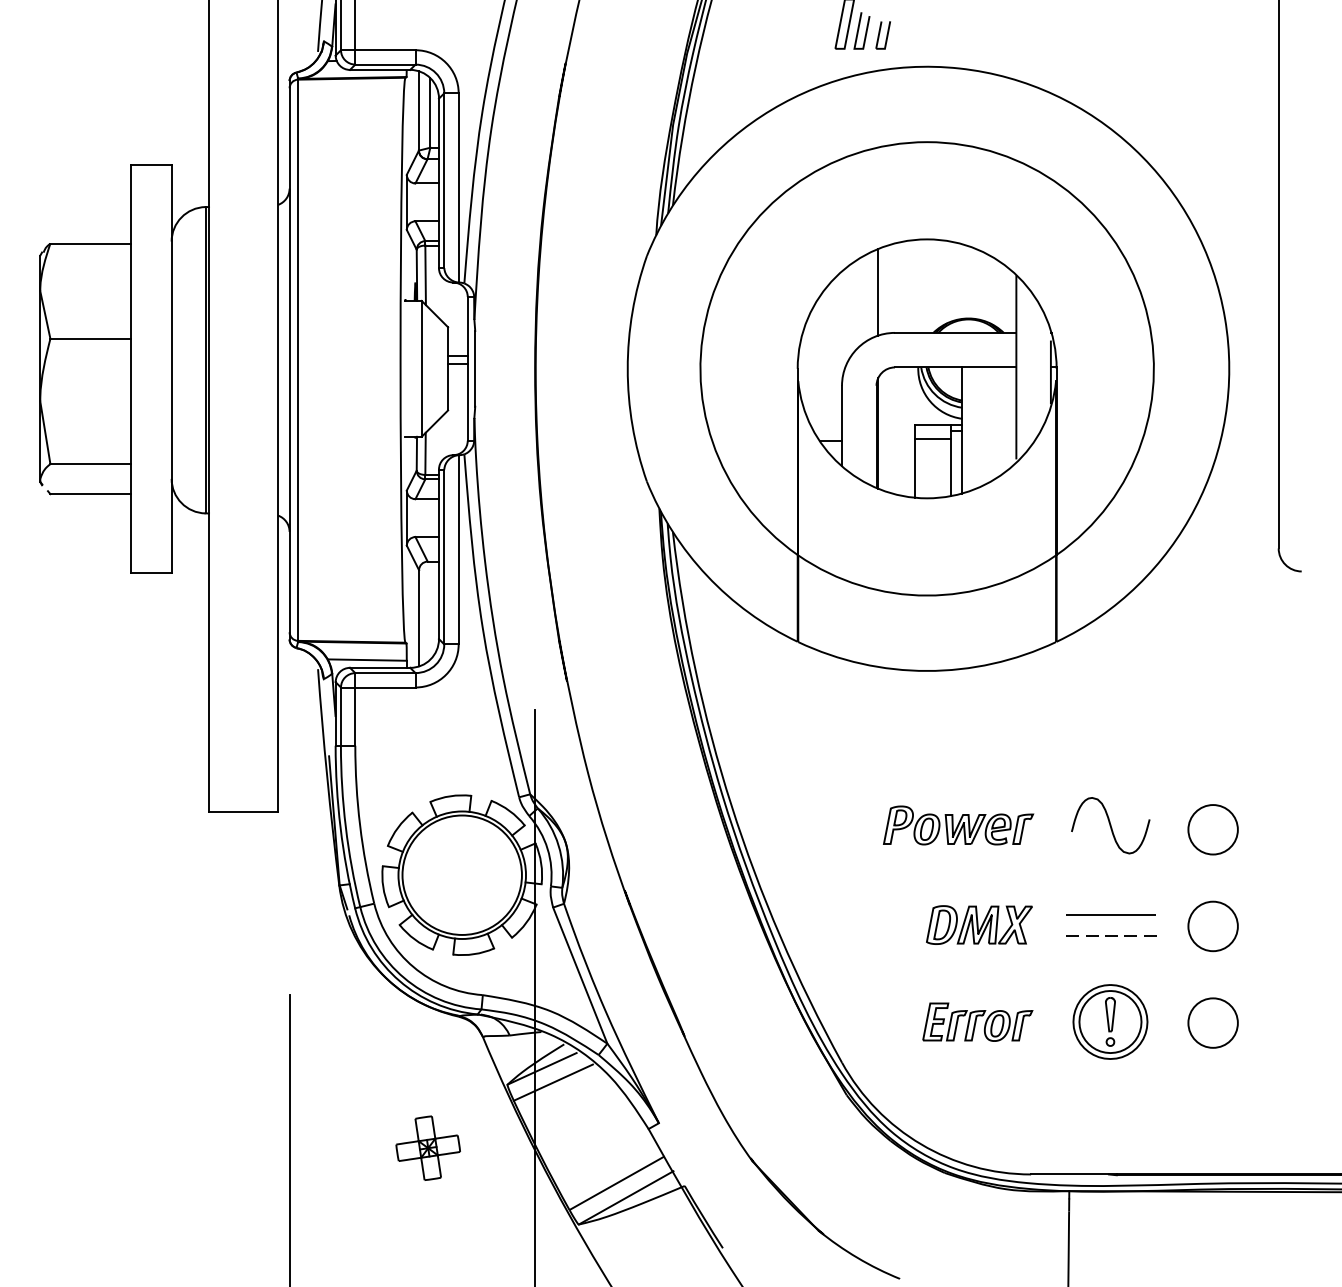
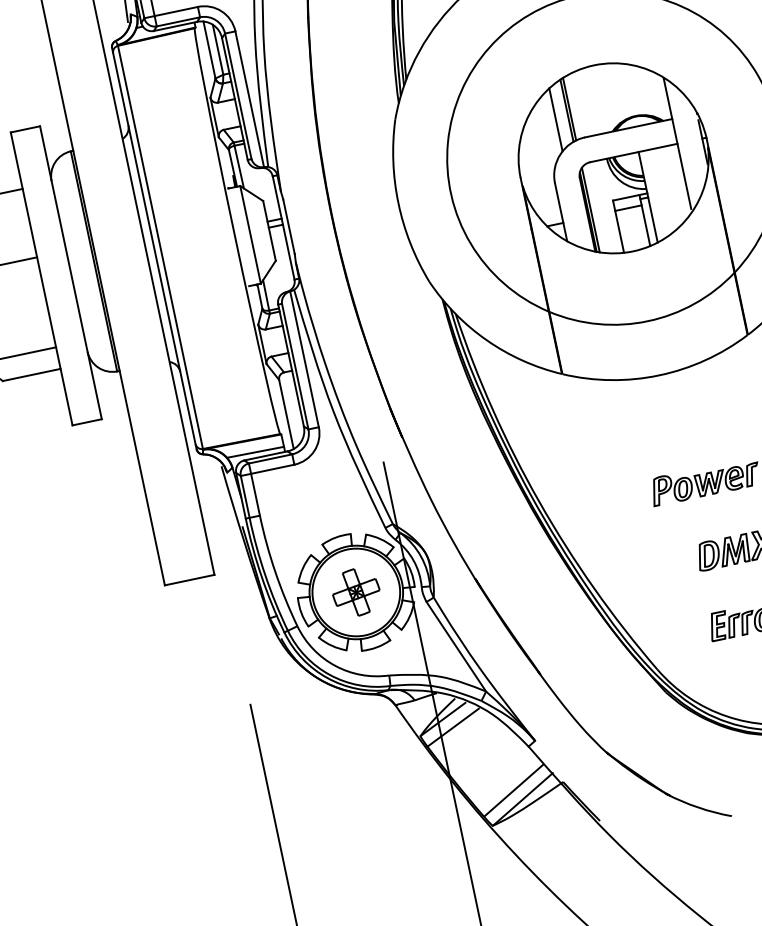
line: (882, 290) -> (569, 108), added
line: (861, 301) -> (556, 119), added
line: (882, 431) -> (591, 210), added
part: (427, 1147) -> (355, 592), moved

